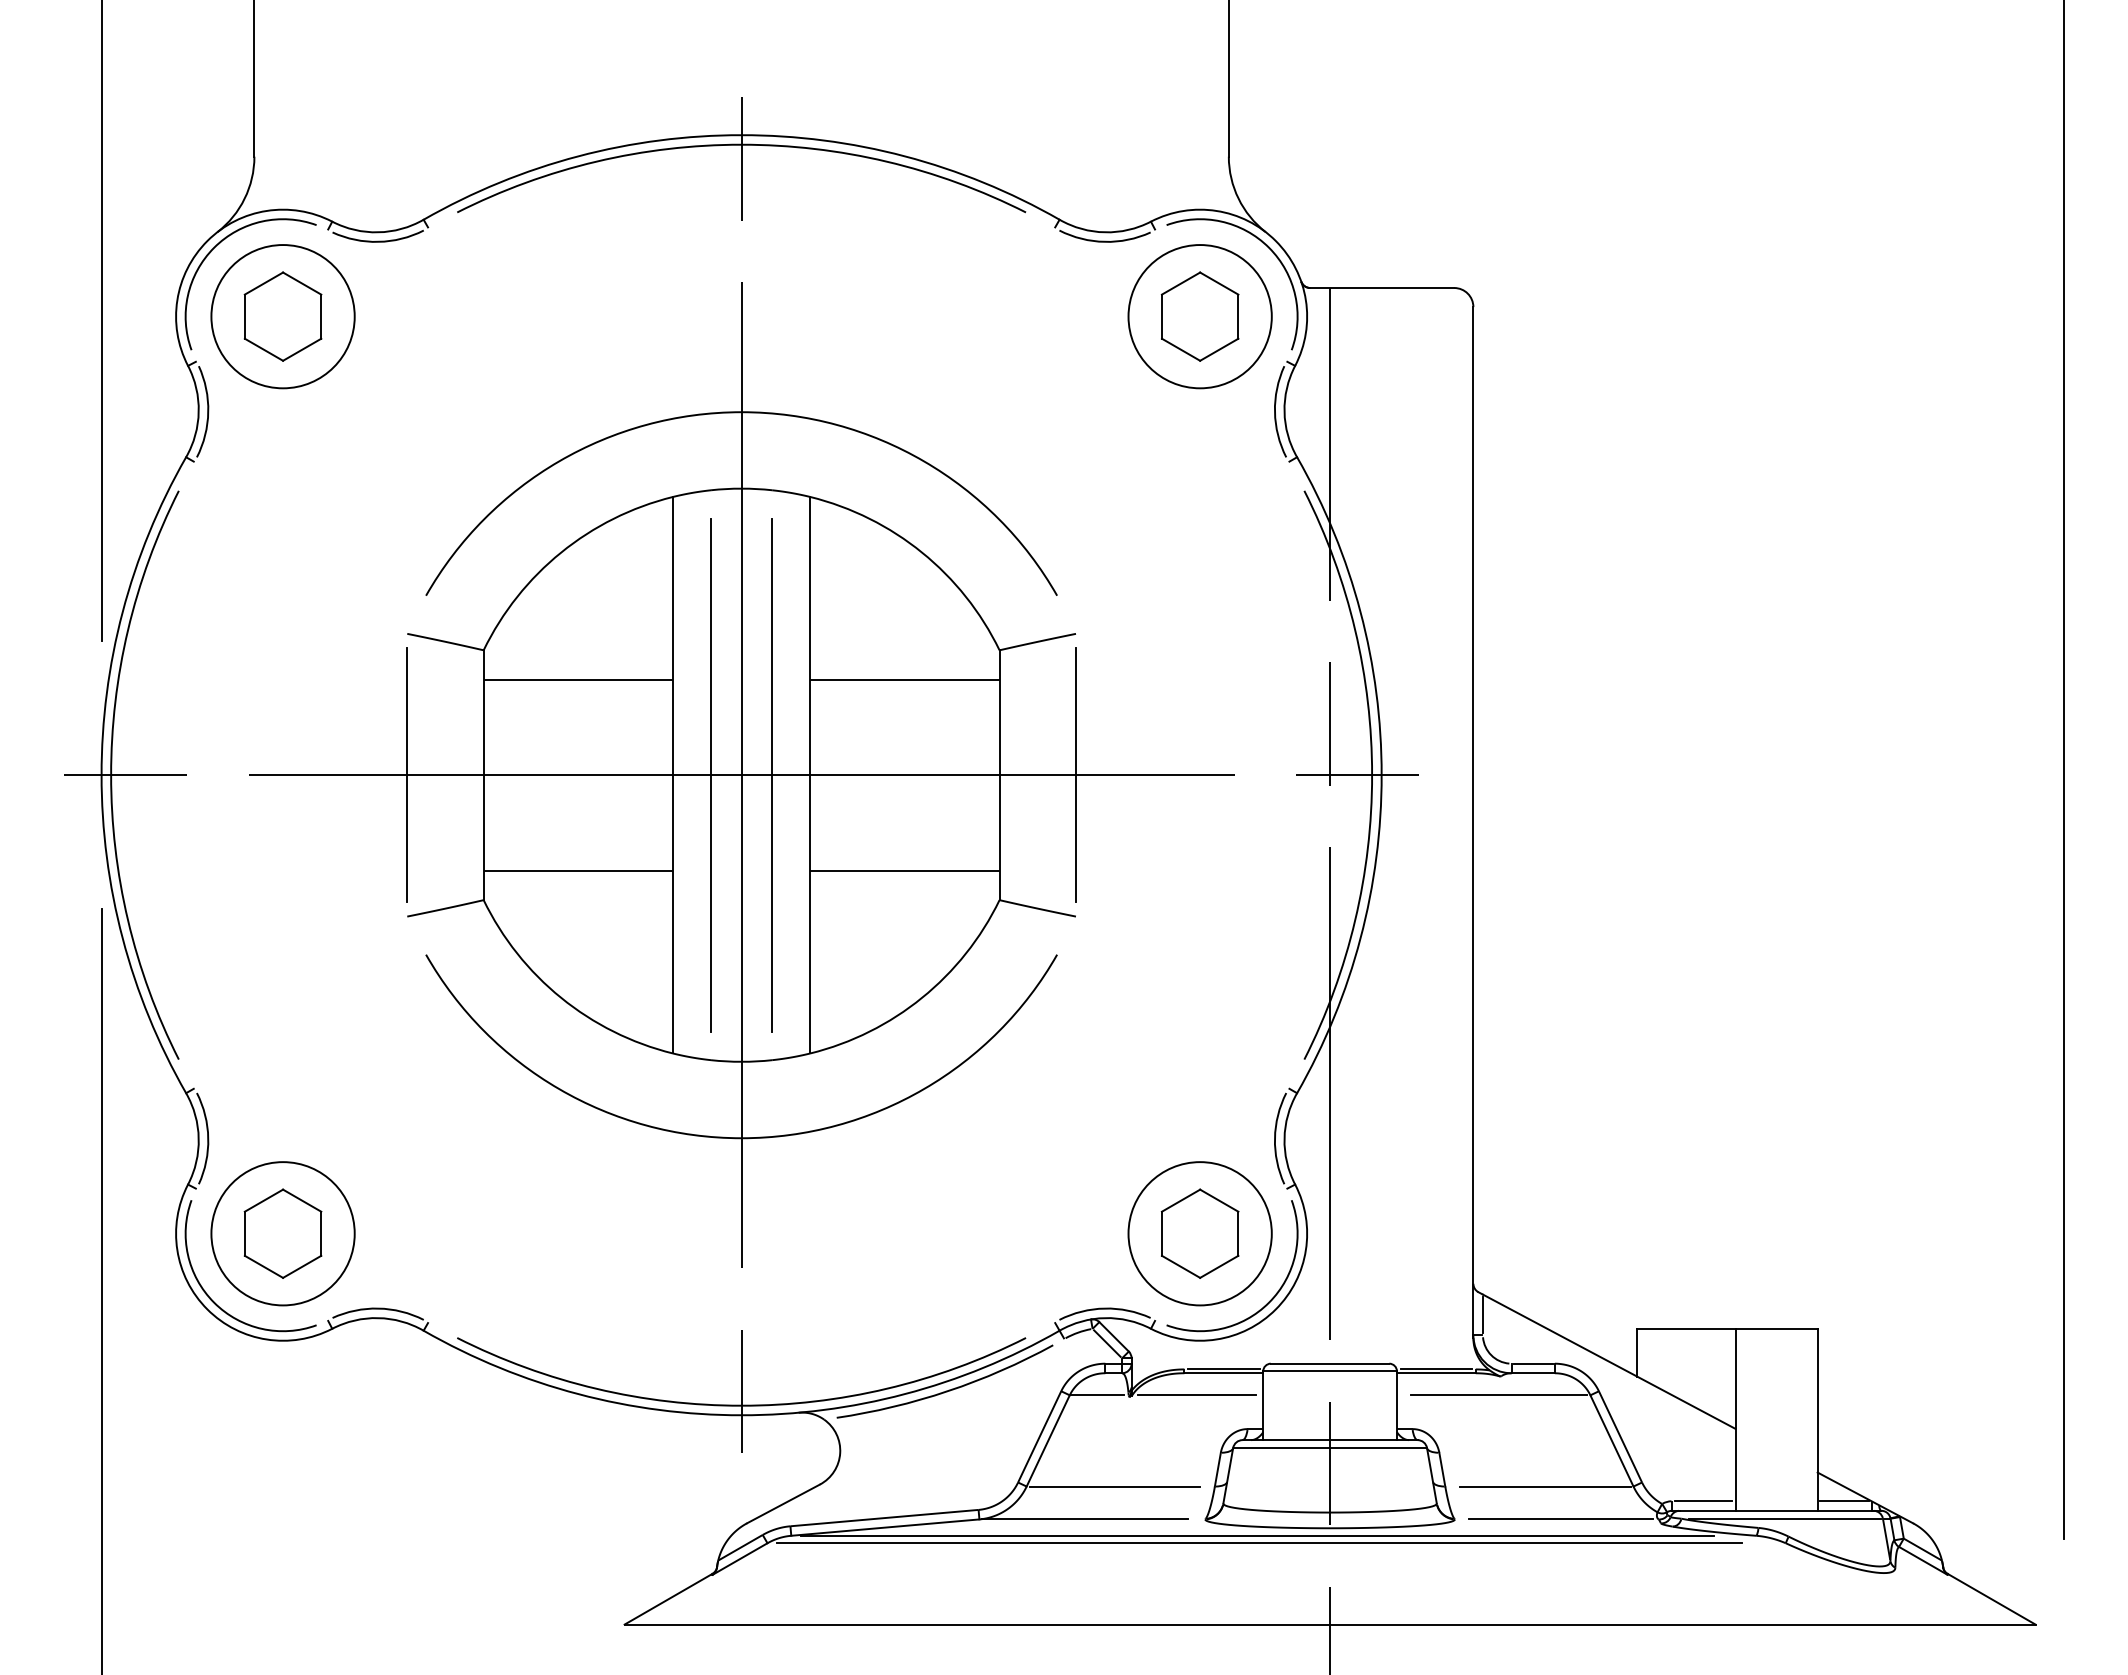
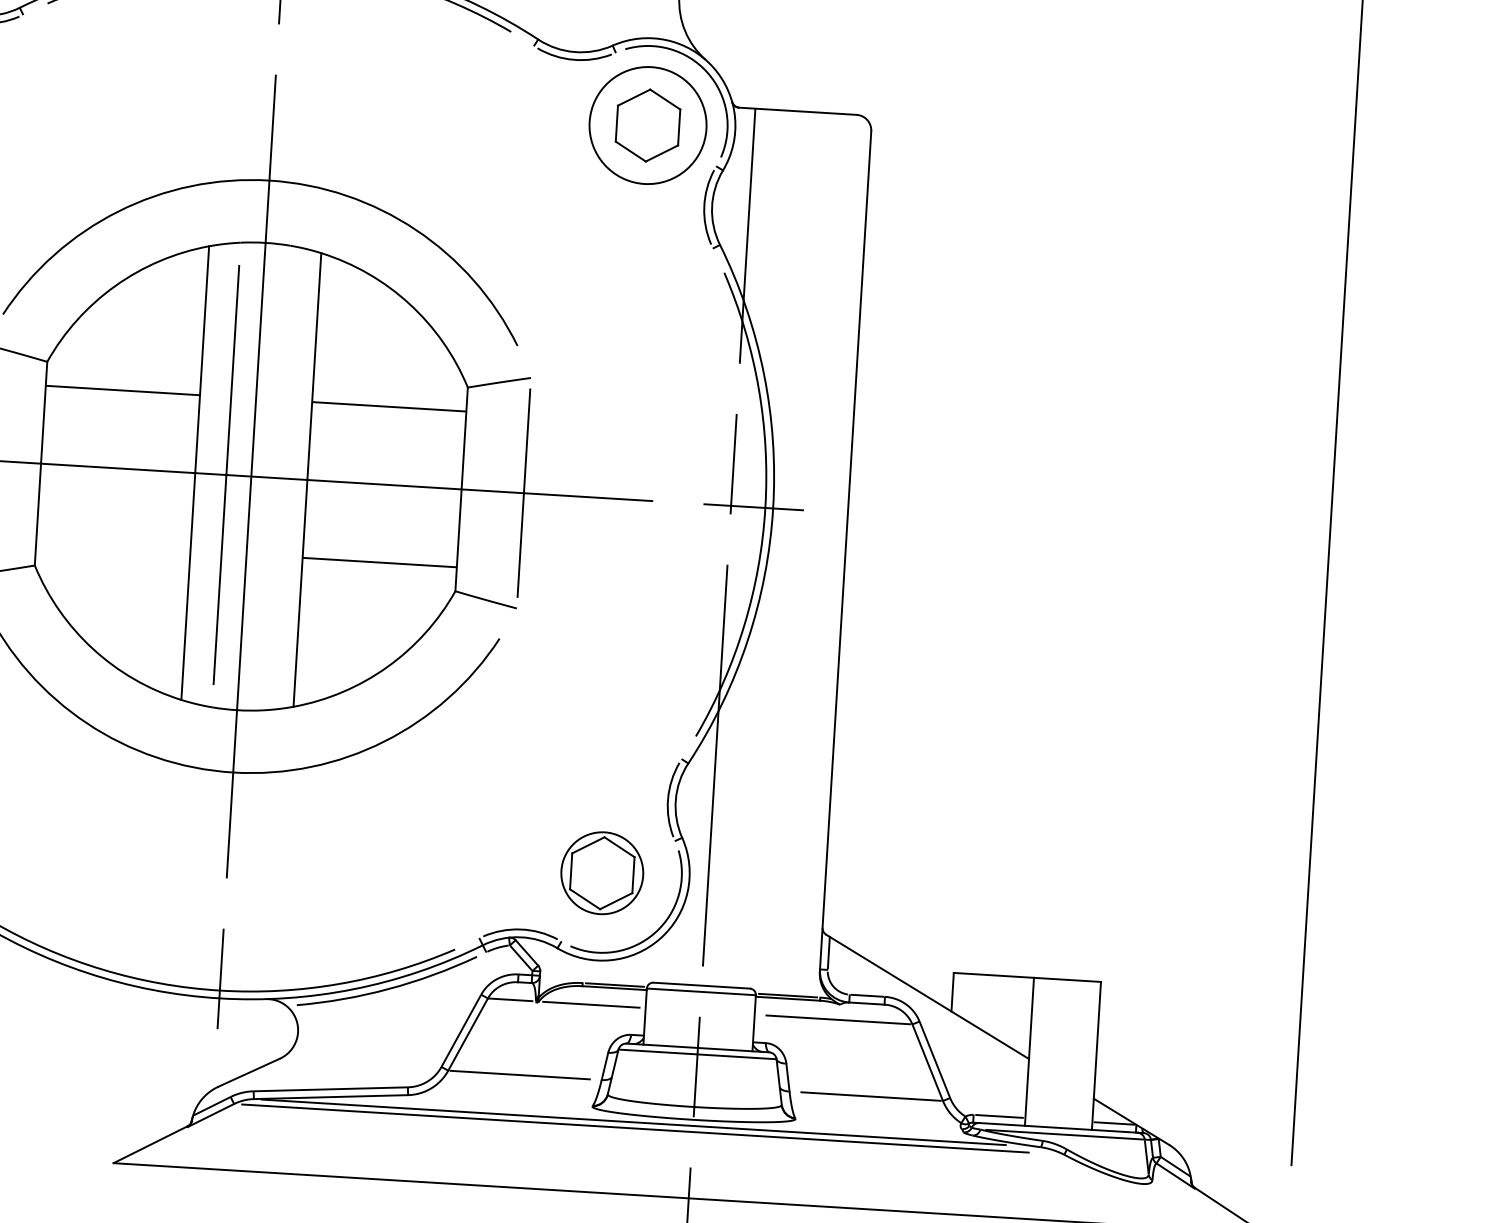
line: (772, 774) -> (276, 477), removed
line: (577, 870) -> (112, 546), removed
circle: (1199, 1233) -> (601, 873), size x0.7
line: (1084, 1519) -> (493, 1100), removed
line: (1560, 1519) -> (881, 1124), removed

